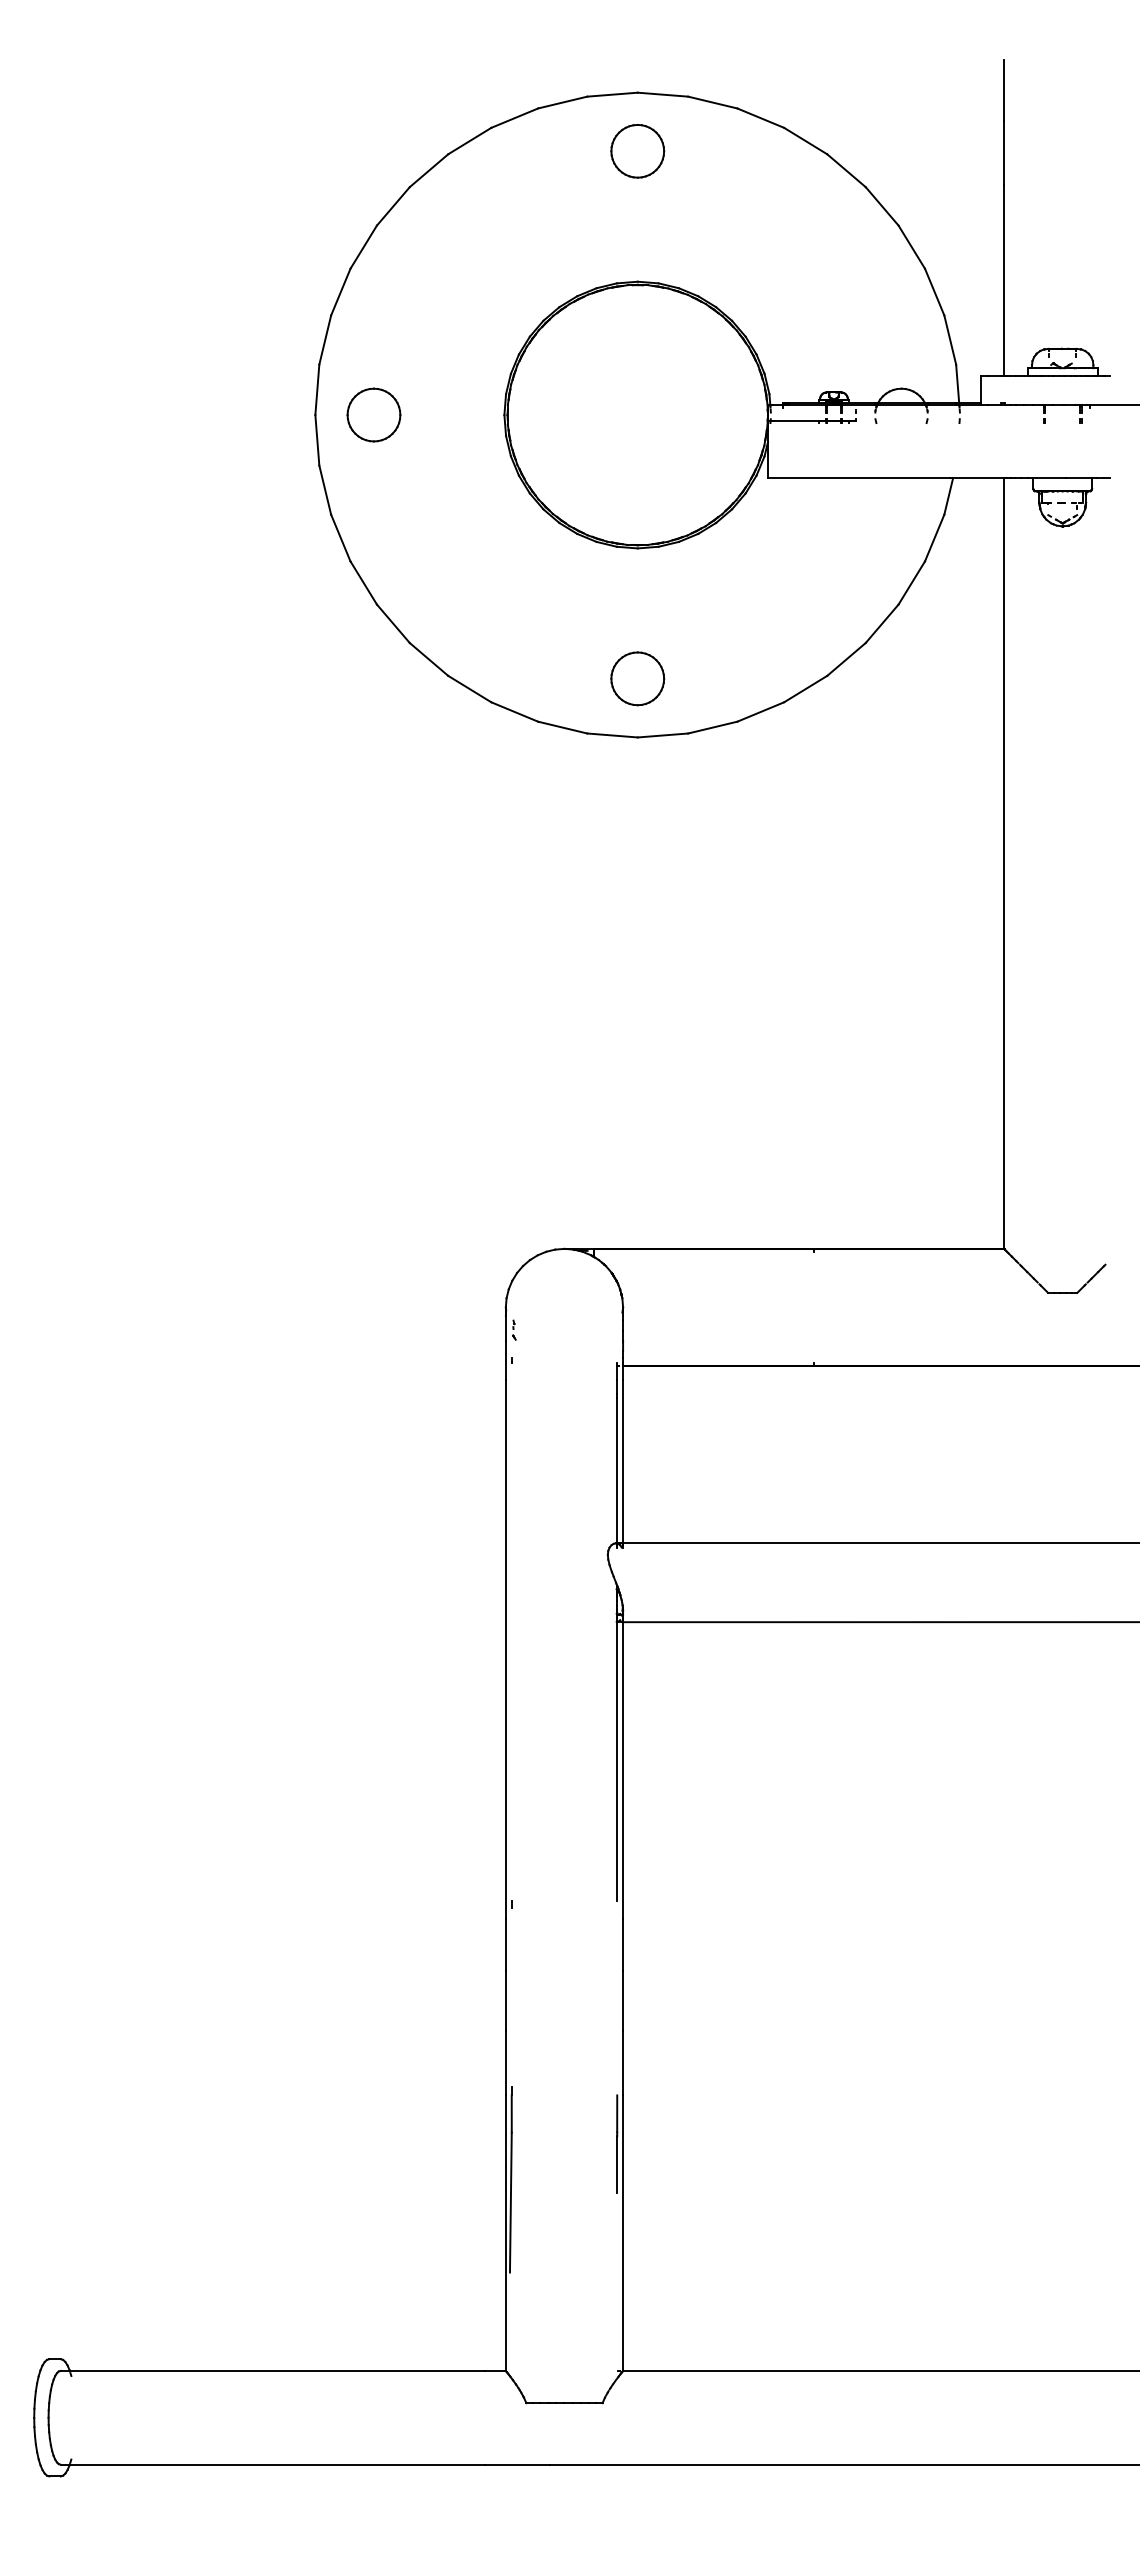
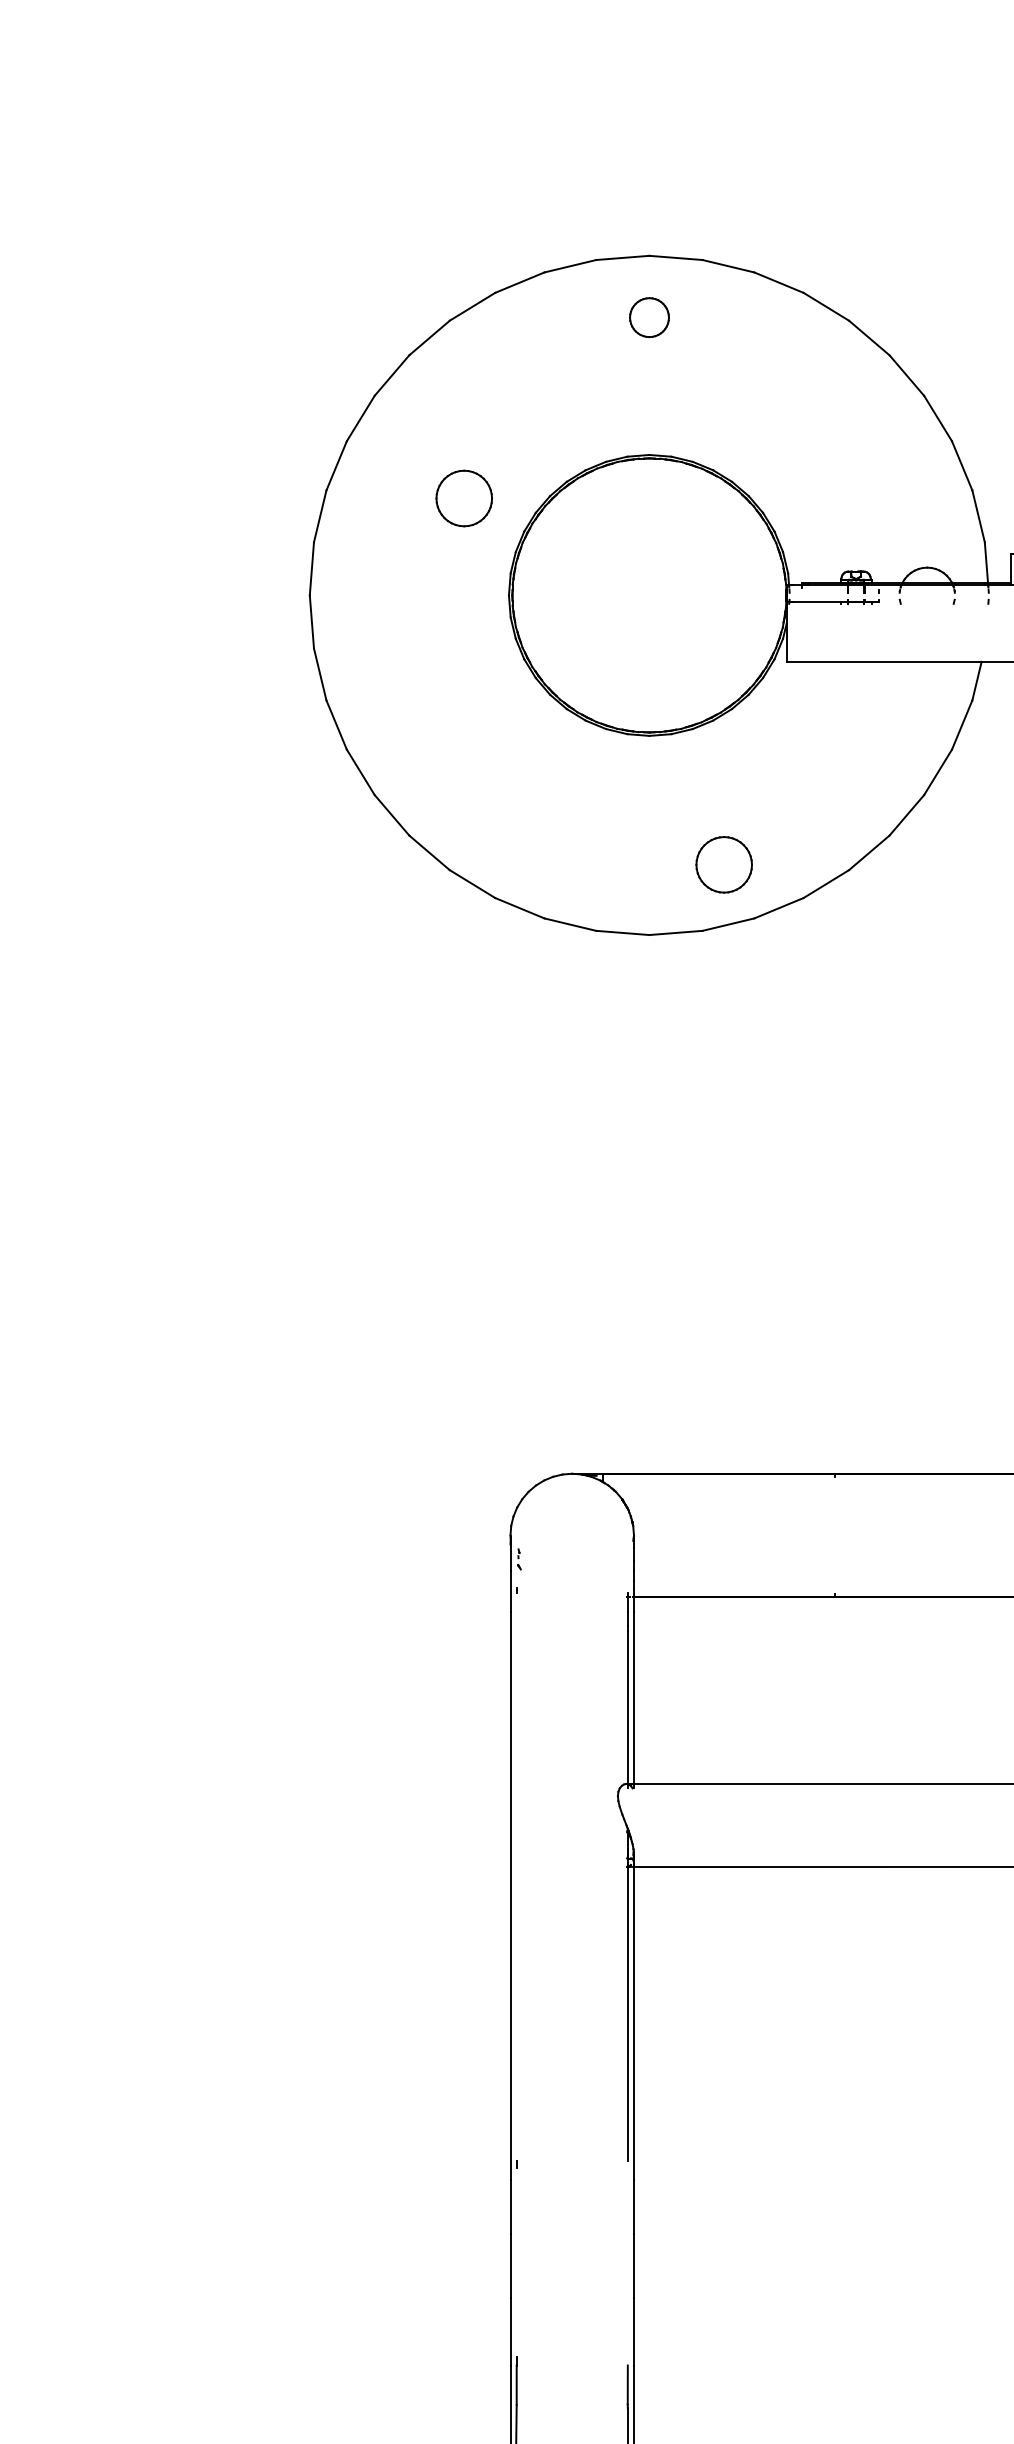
part: (637, 151) -> (649, 317), size x0.7
part: (373, 414) -> (463, 497), moved
part: (637, 678) -> (723, 864), moved

